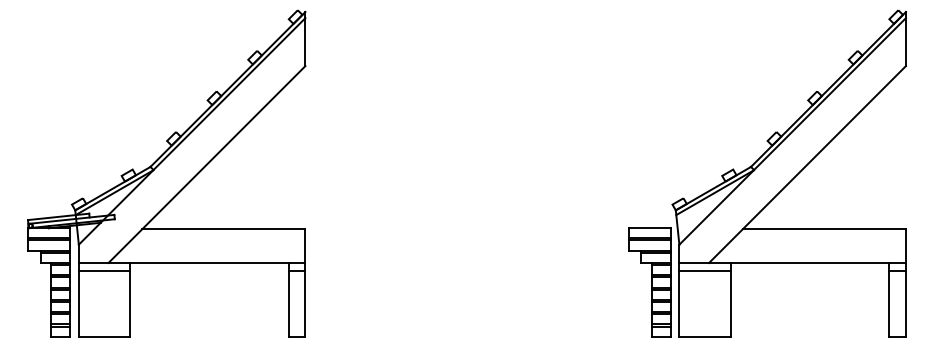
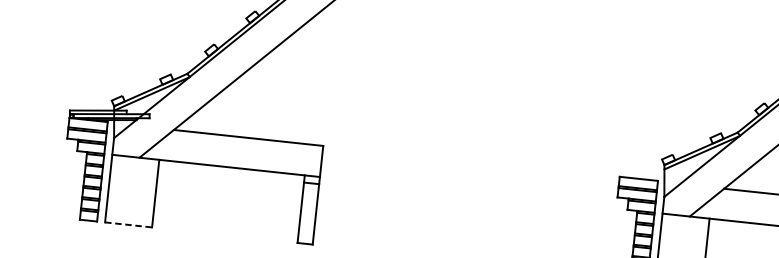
line: (104, 270) -> (135, 164), removed
line: (704, 270) -> (684, 222), removed
line: (104, 336) -> (128, 224), solid -> dashed

